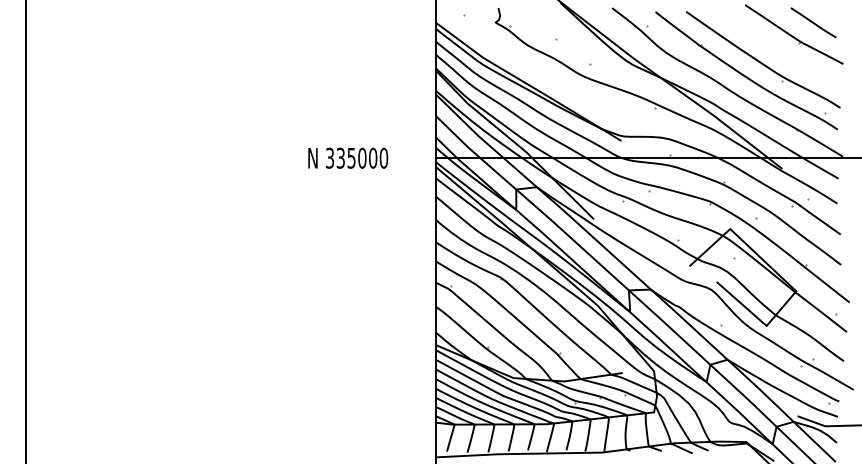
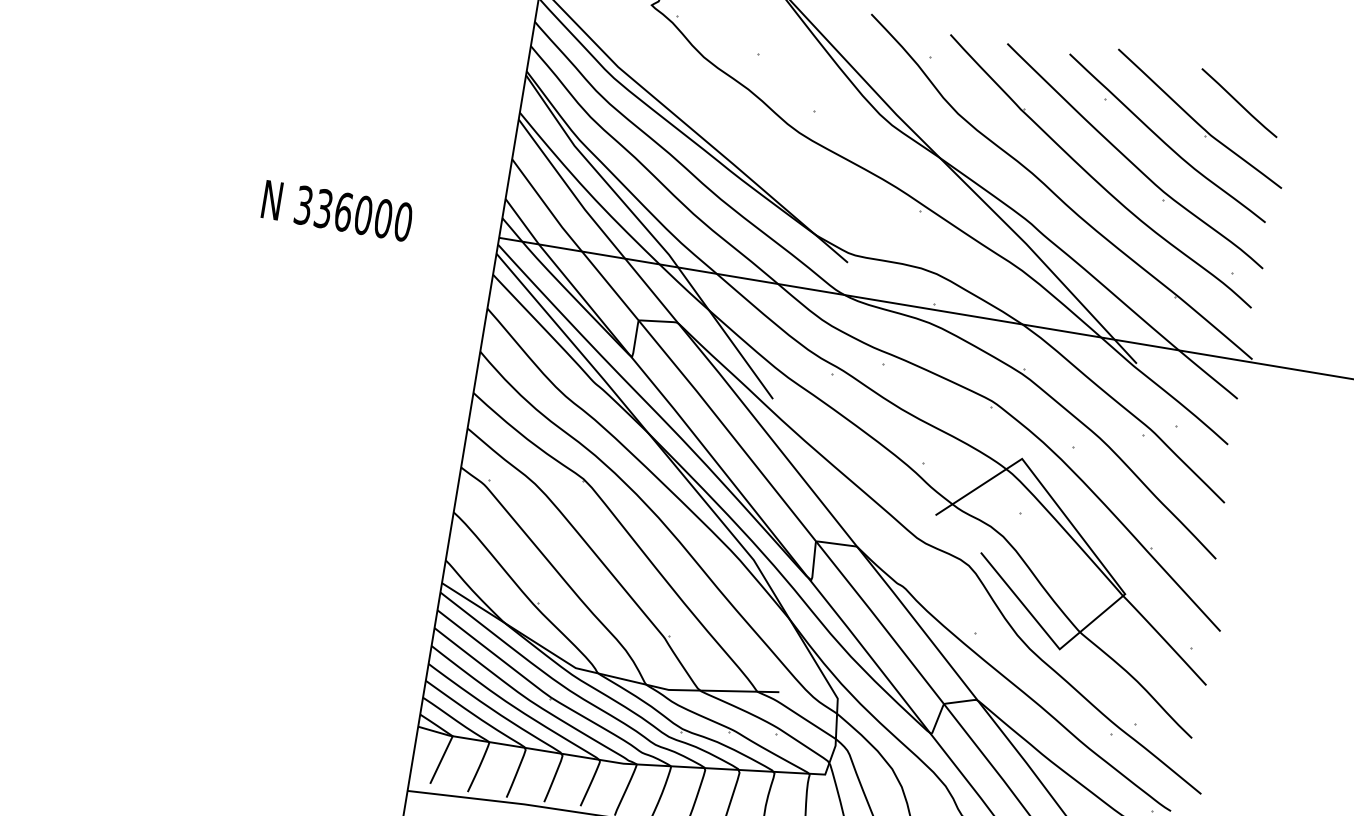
part: (778, 47) -> (1166, 137), added
text: (351, 157) -> (343, 210), 335000 -> 336000

